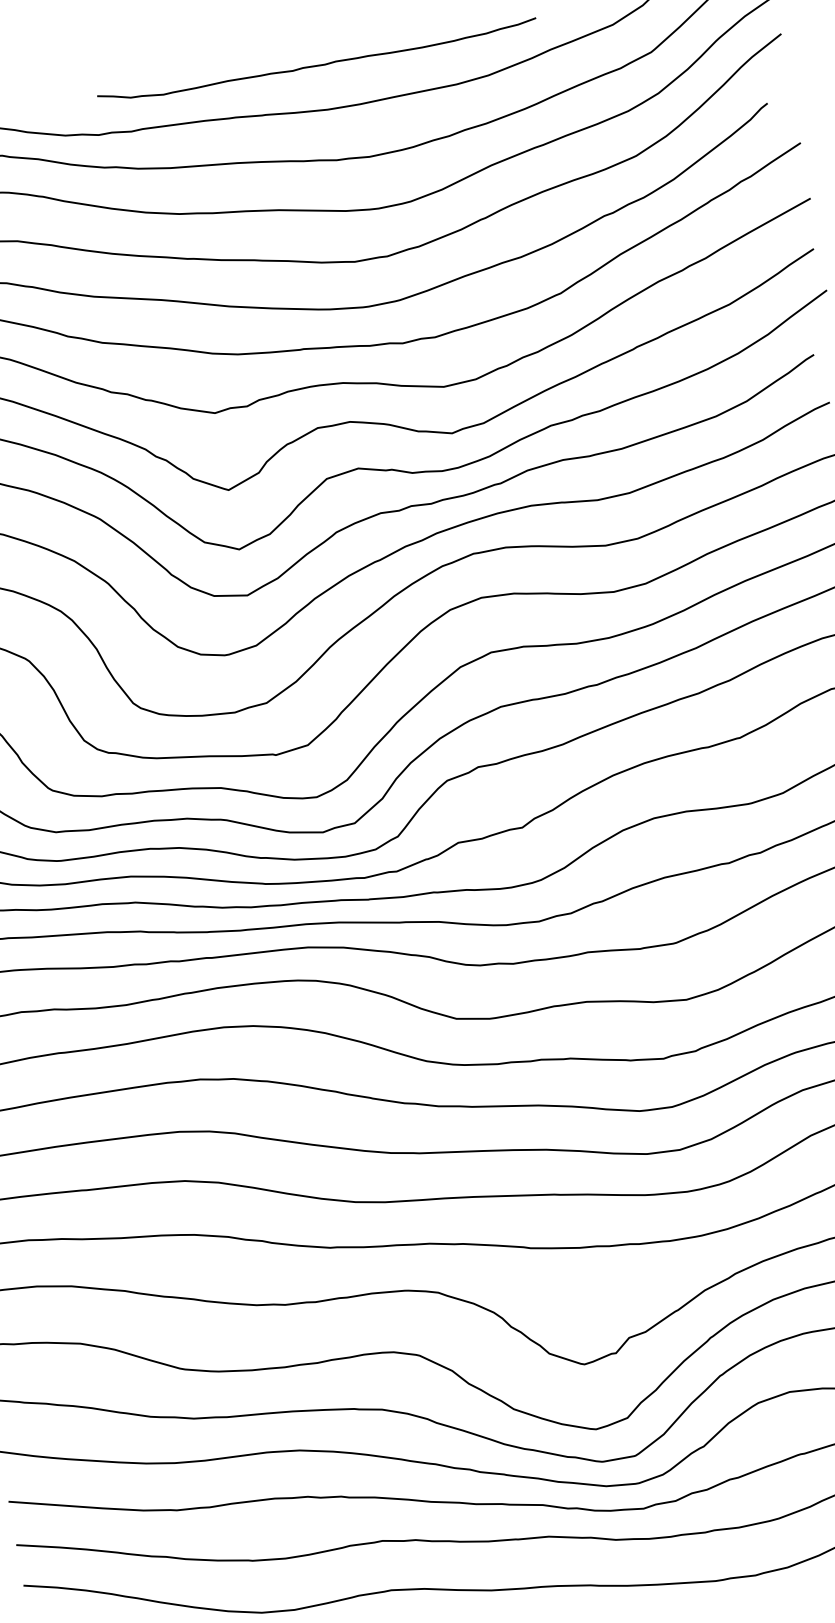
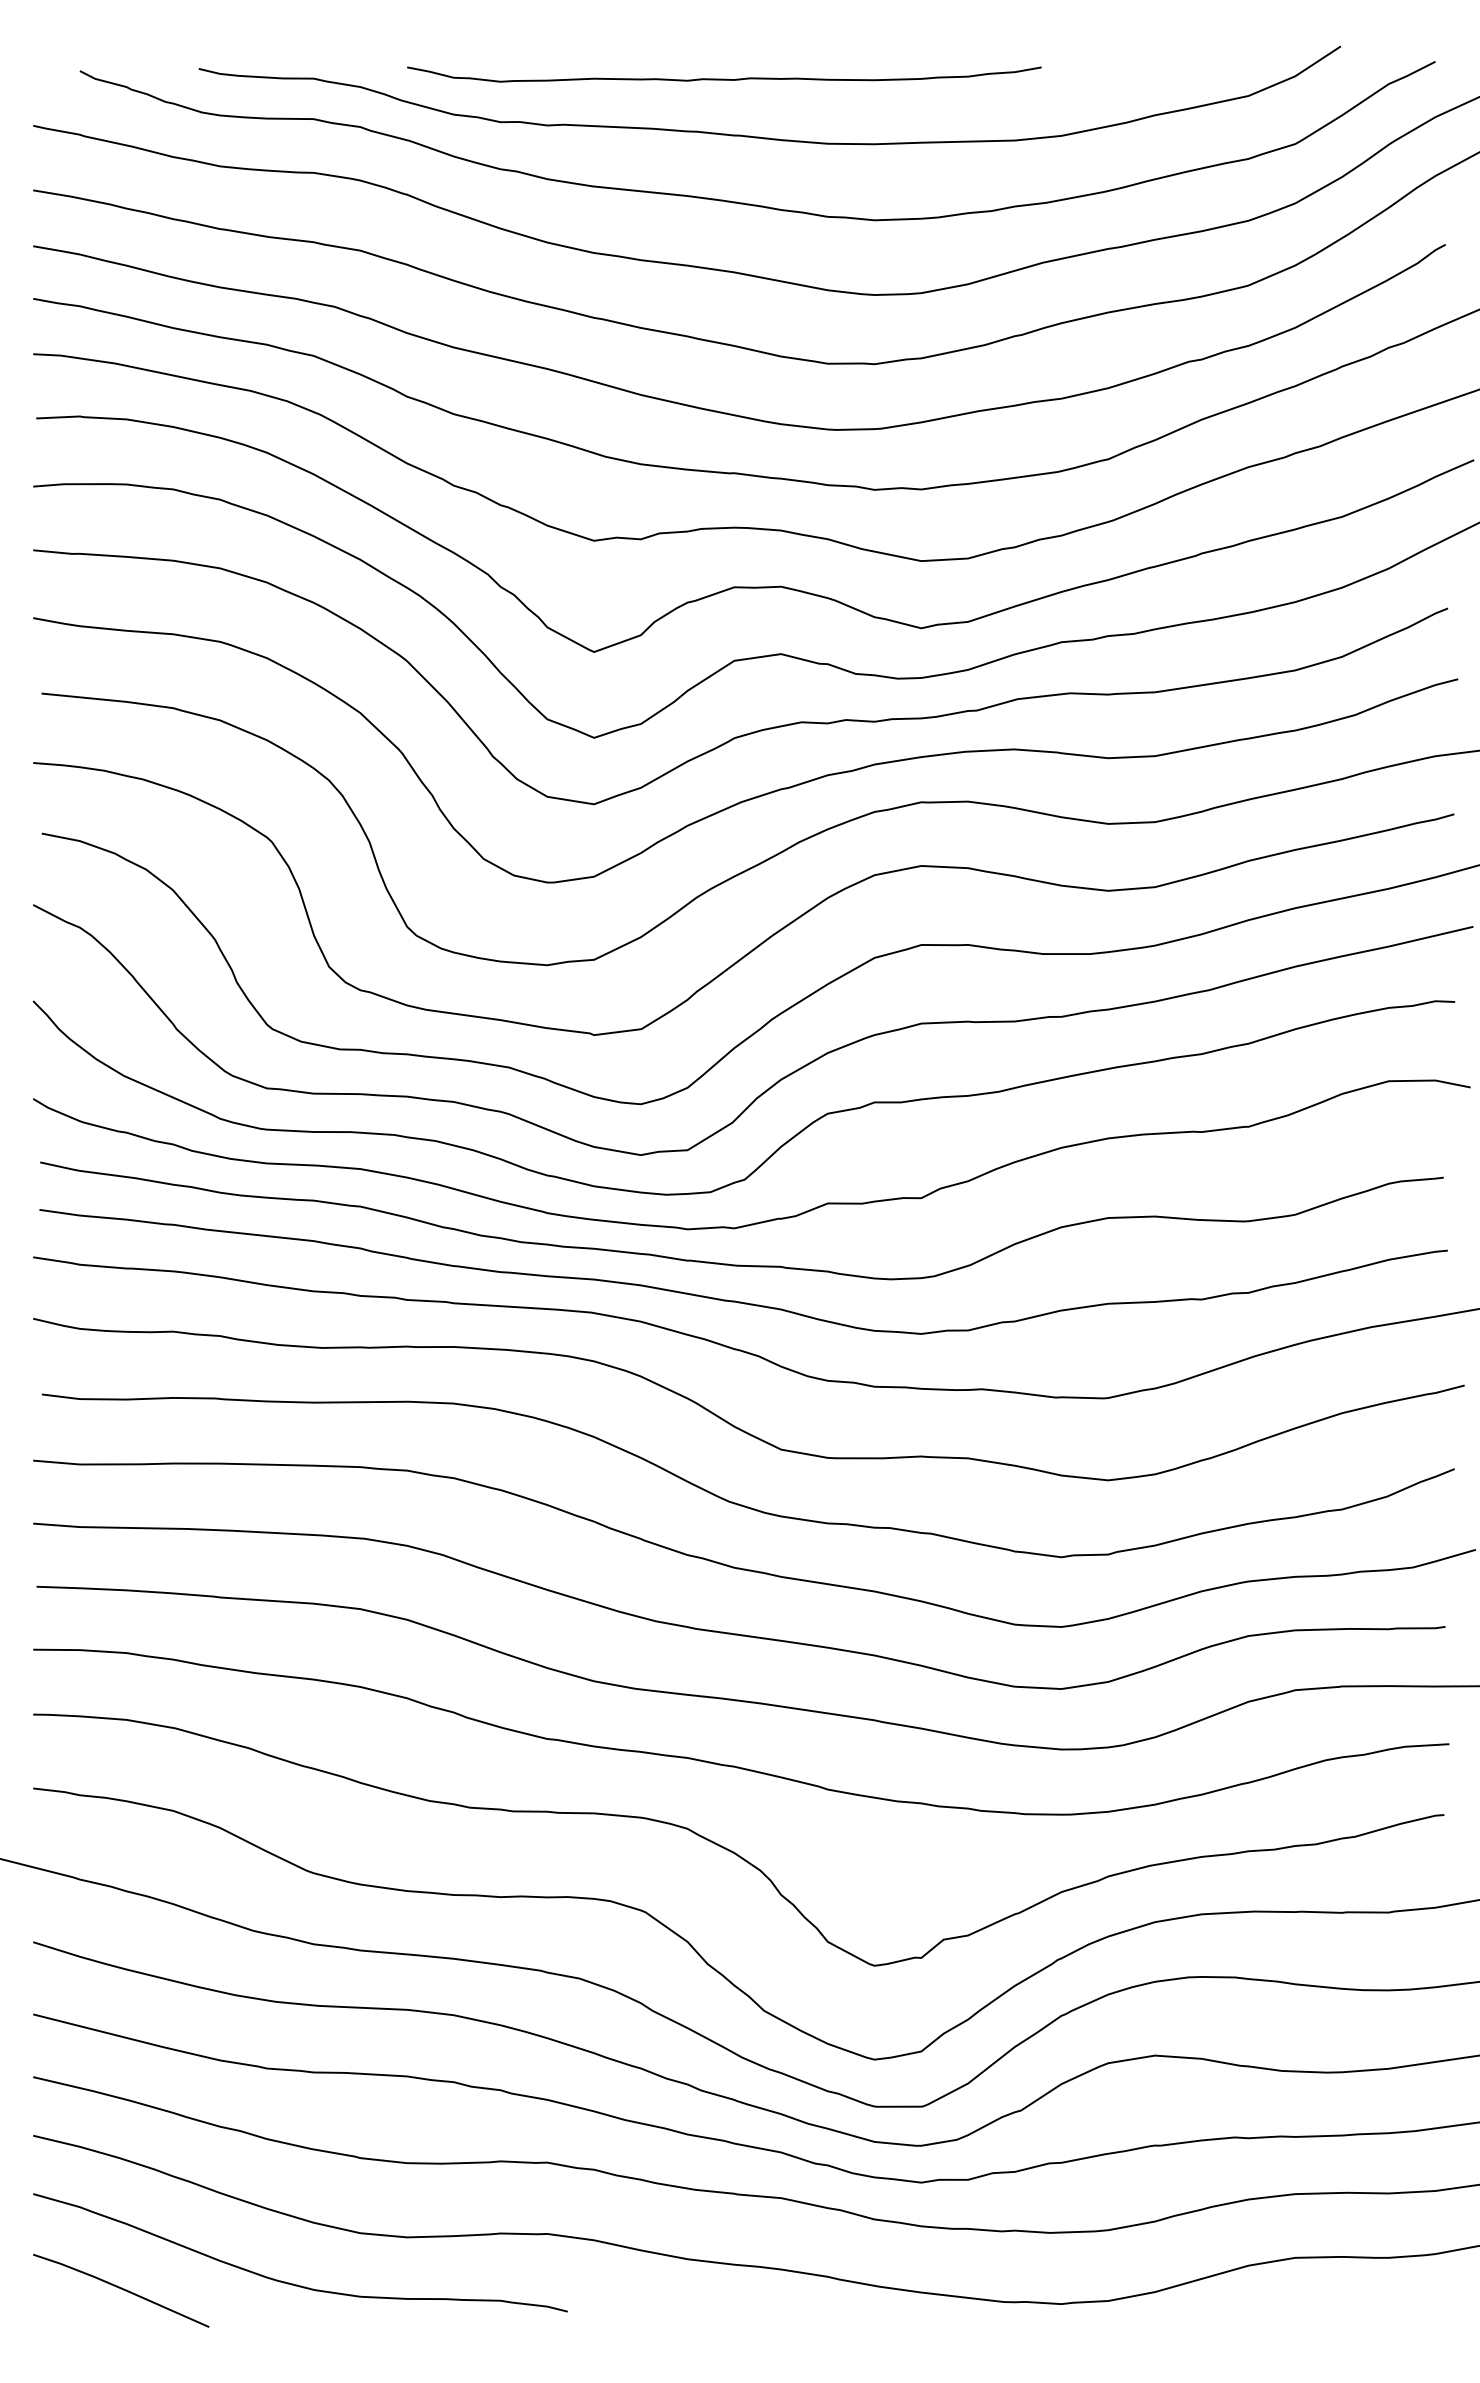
curve: (318, 64) -> (724, 78), moved

